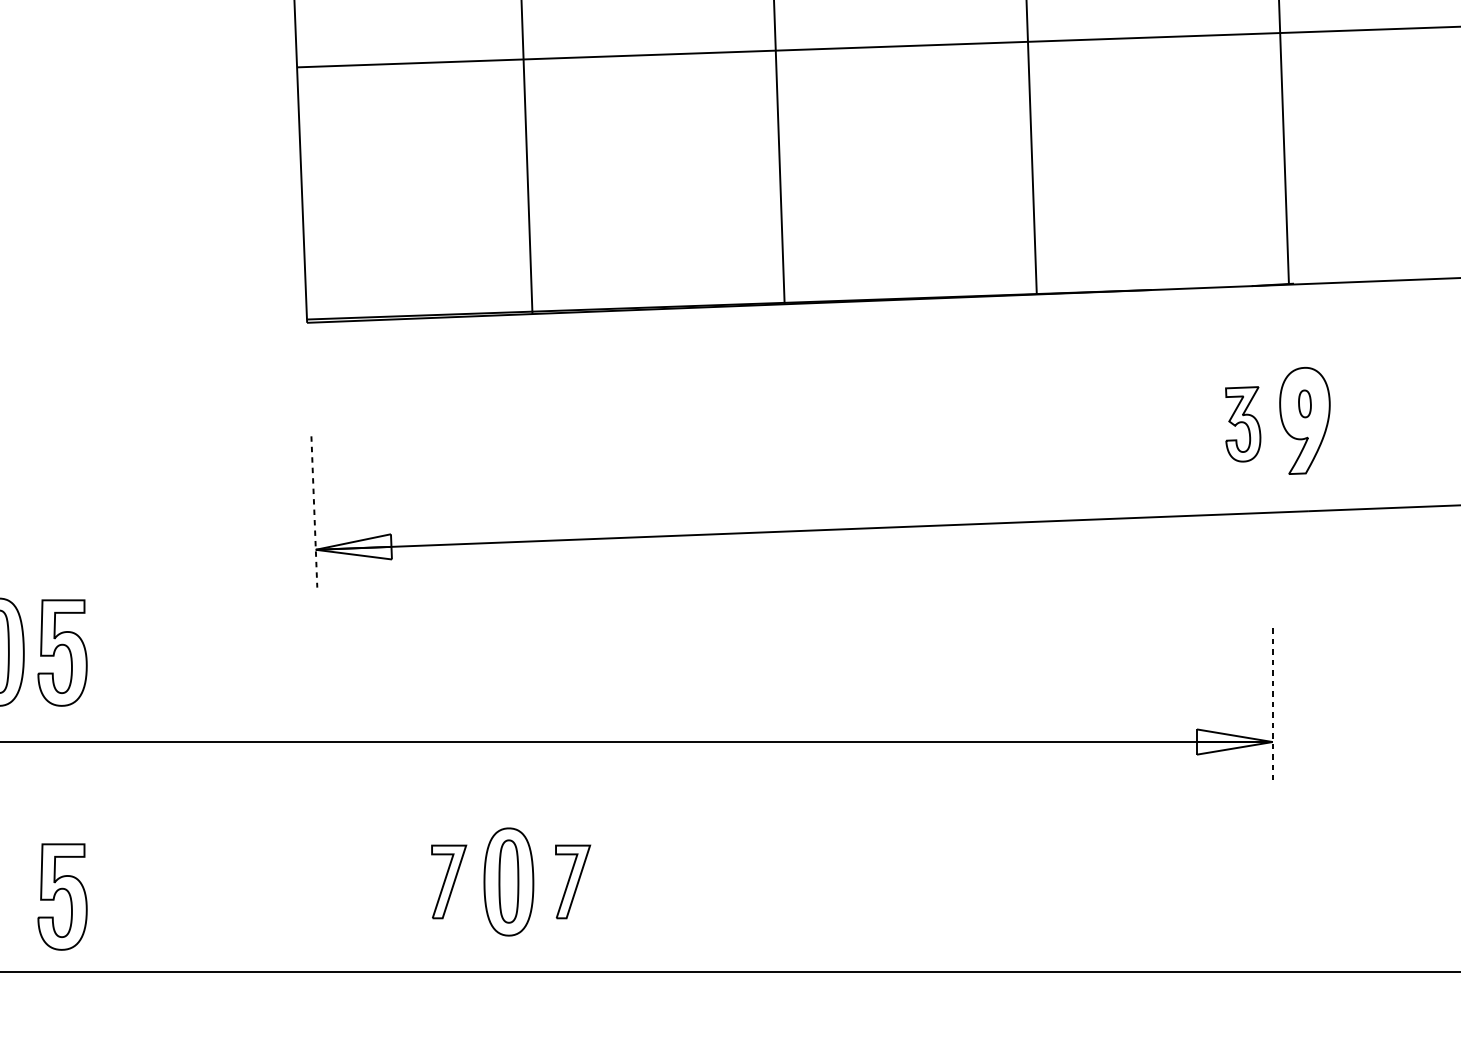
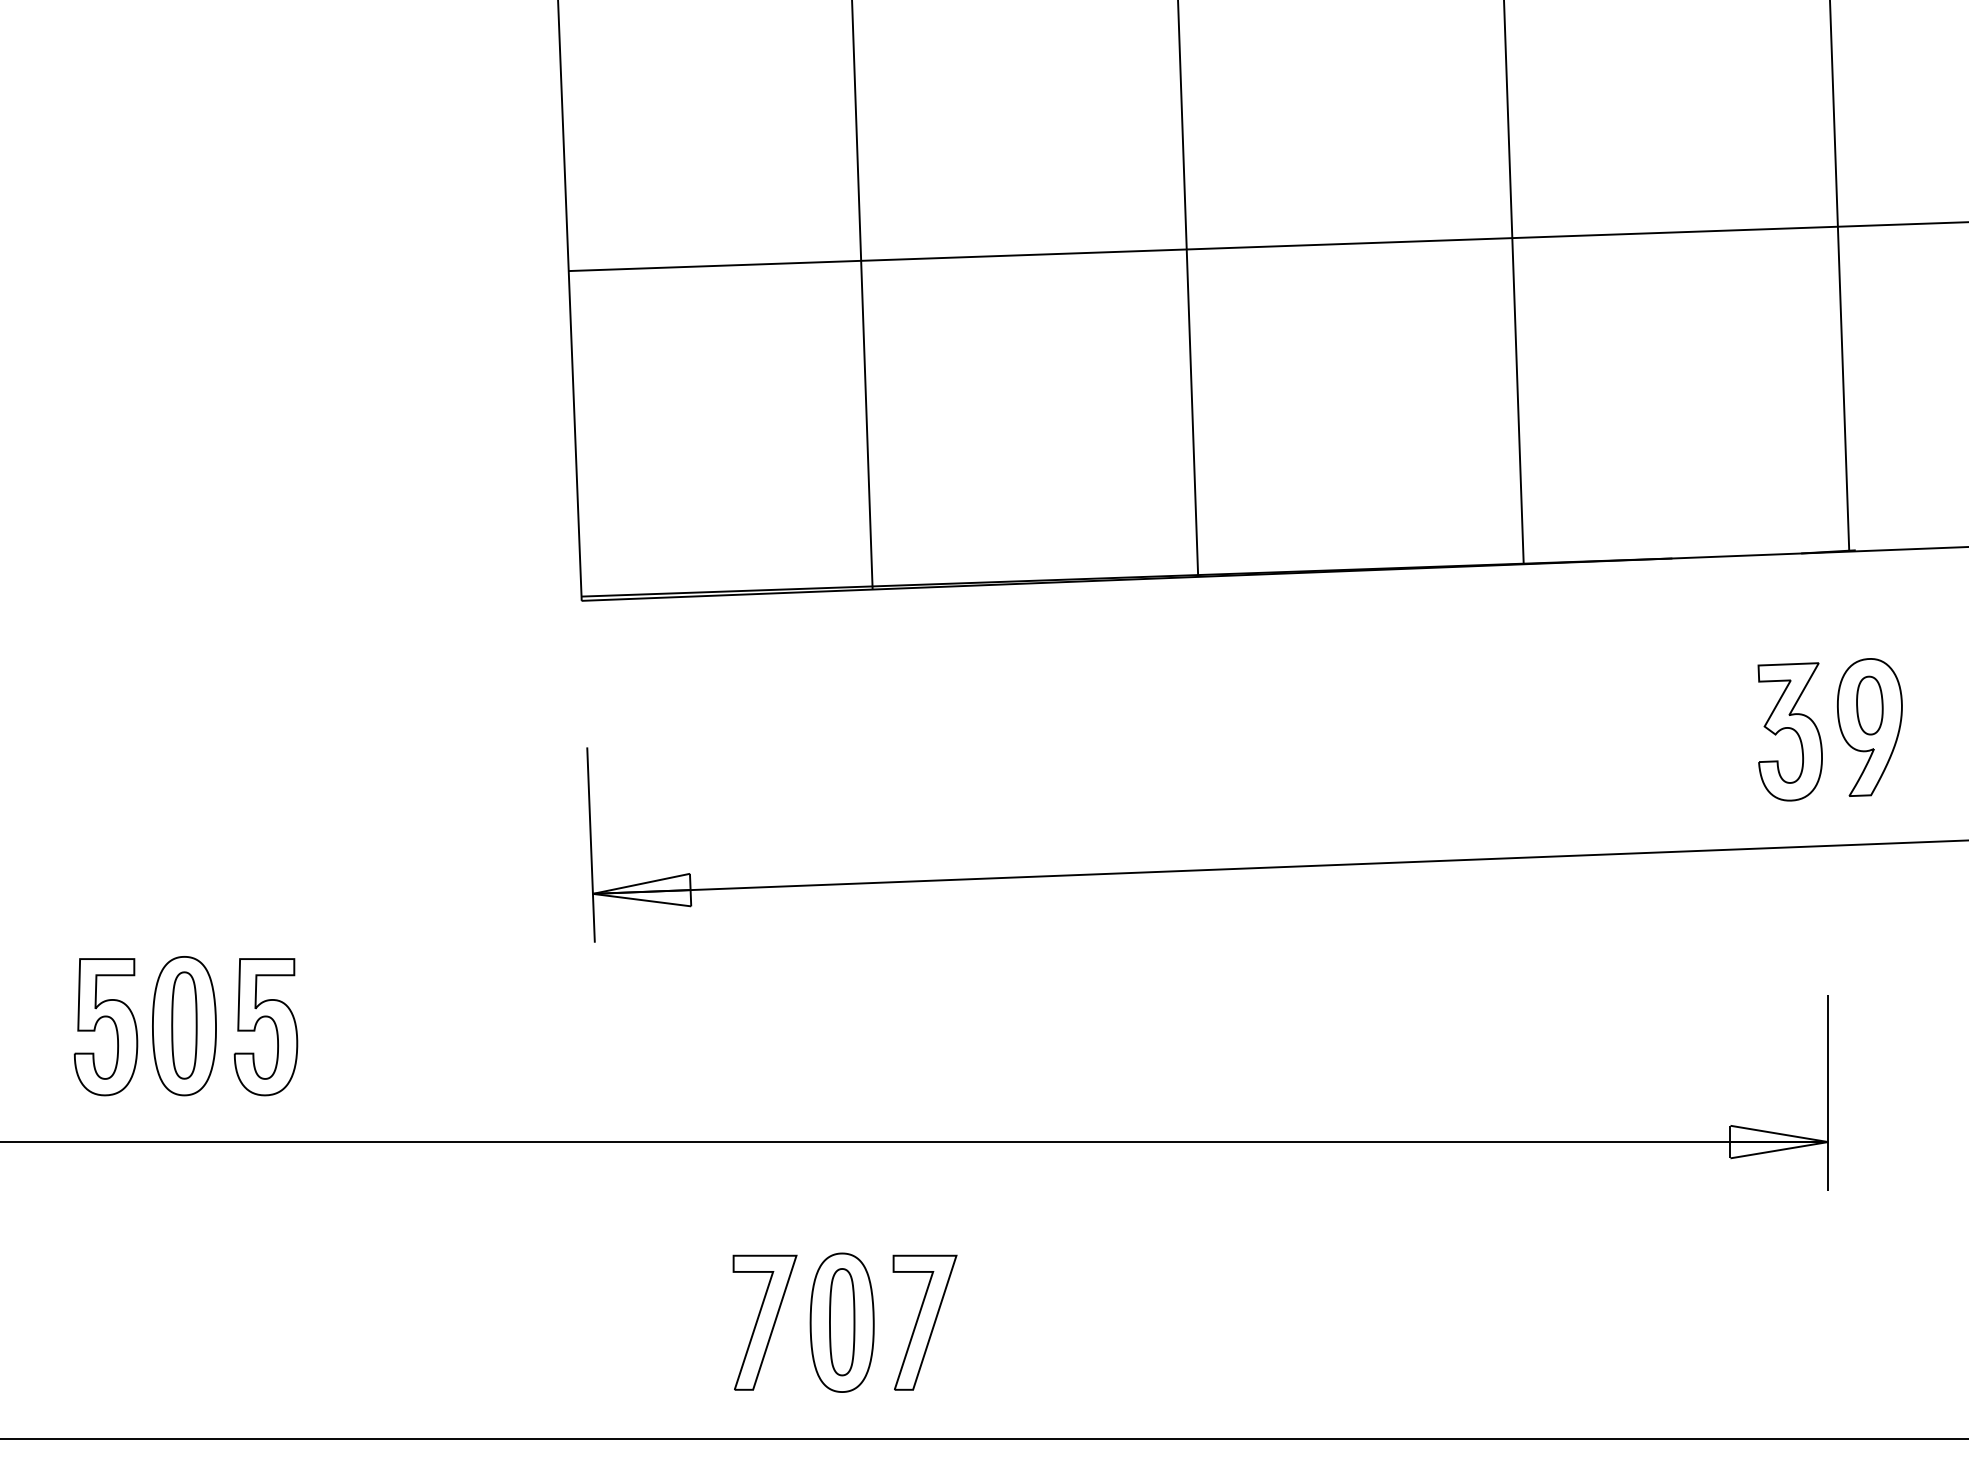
part: (1304, 403) -> (1869, 705), size x1.67
part: (1242, 424) -> (1789, 731), size x1.43
line: (314, 512) -> (591, 845), dashed -> solid
line: (1272, 704) -> (1828, 1093), dashed -> solid
part: (448, 881) -> (764, 1322), size x1.43
part: (572, 881) -> (924, 1322), size x1.43
part: (55, 894) -> (257, 1338), removed

